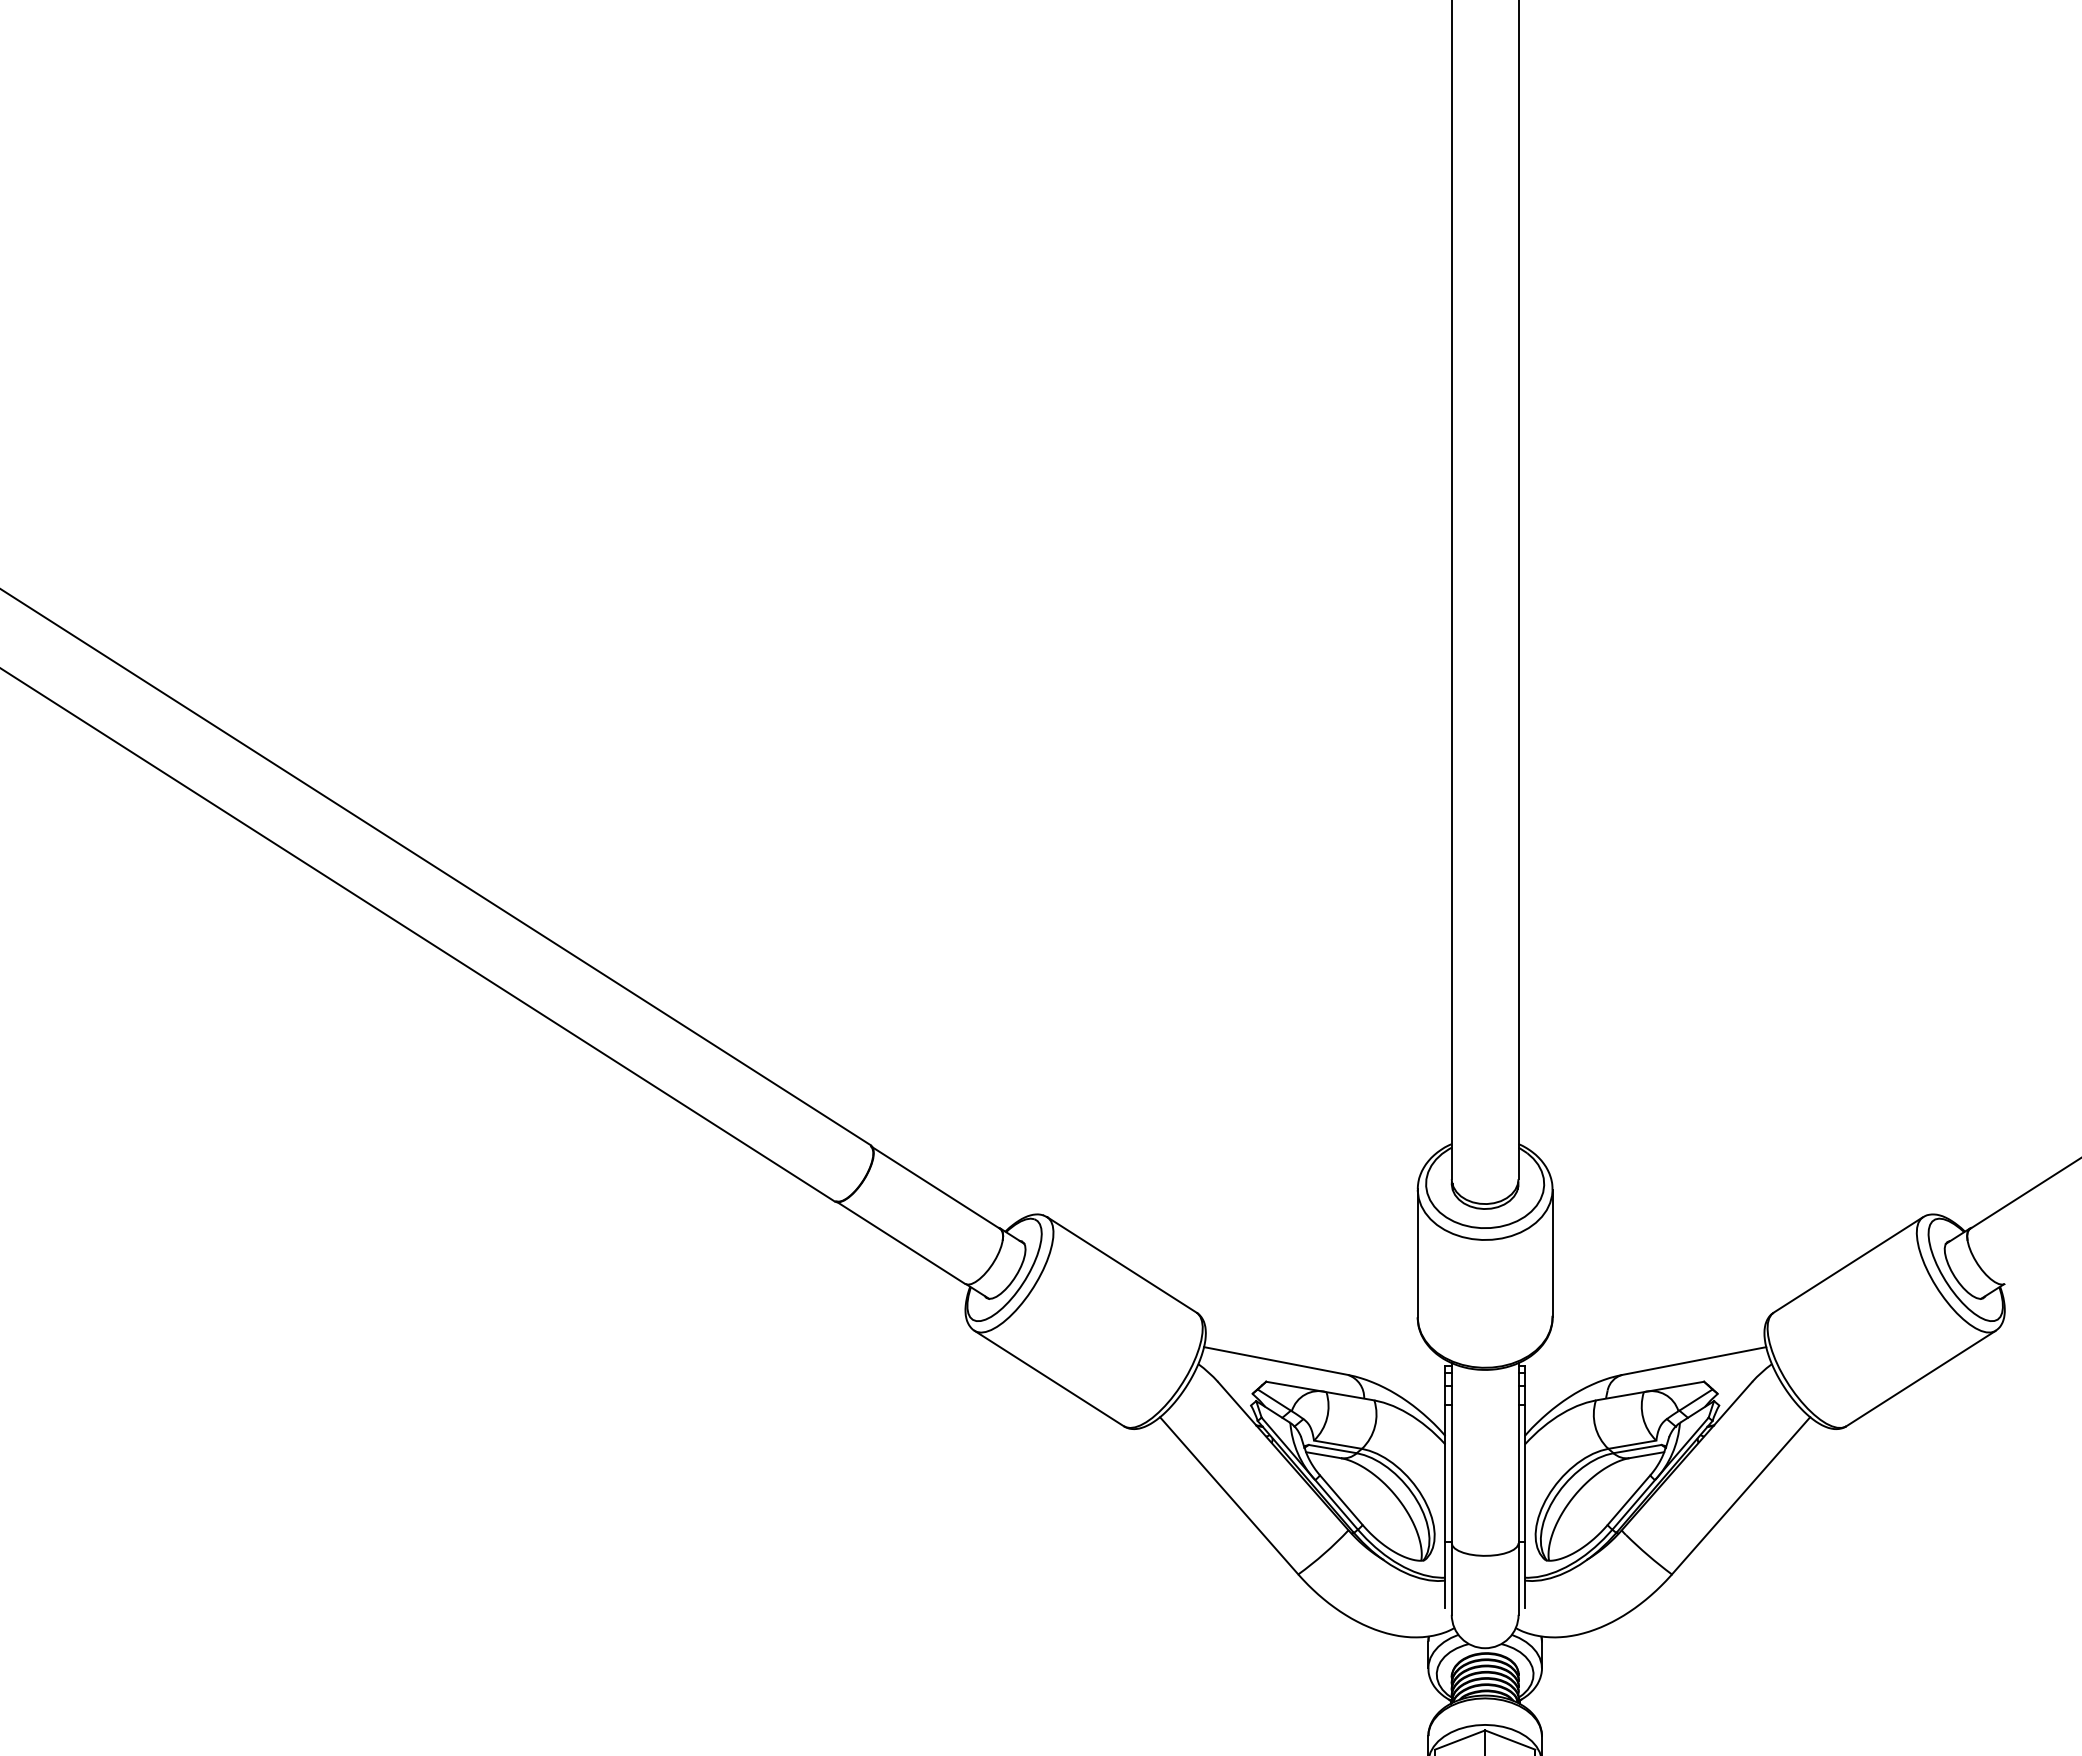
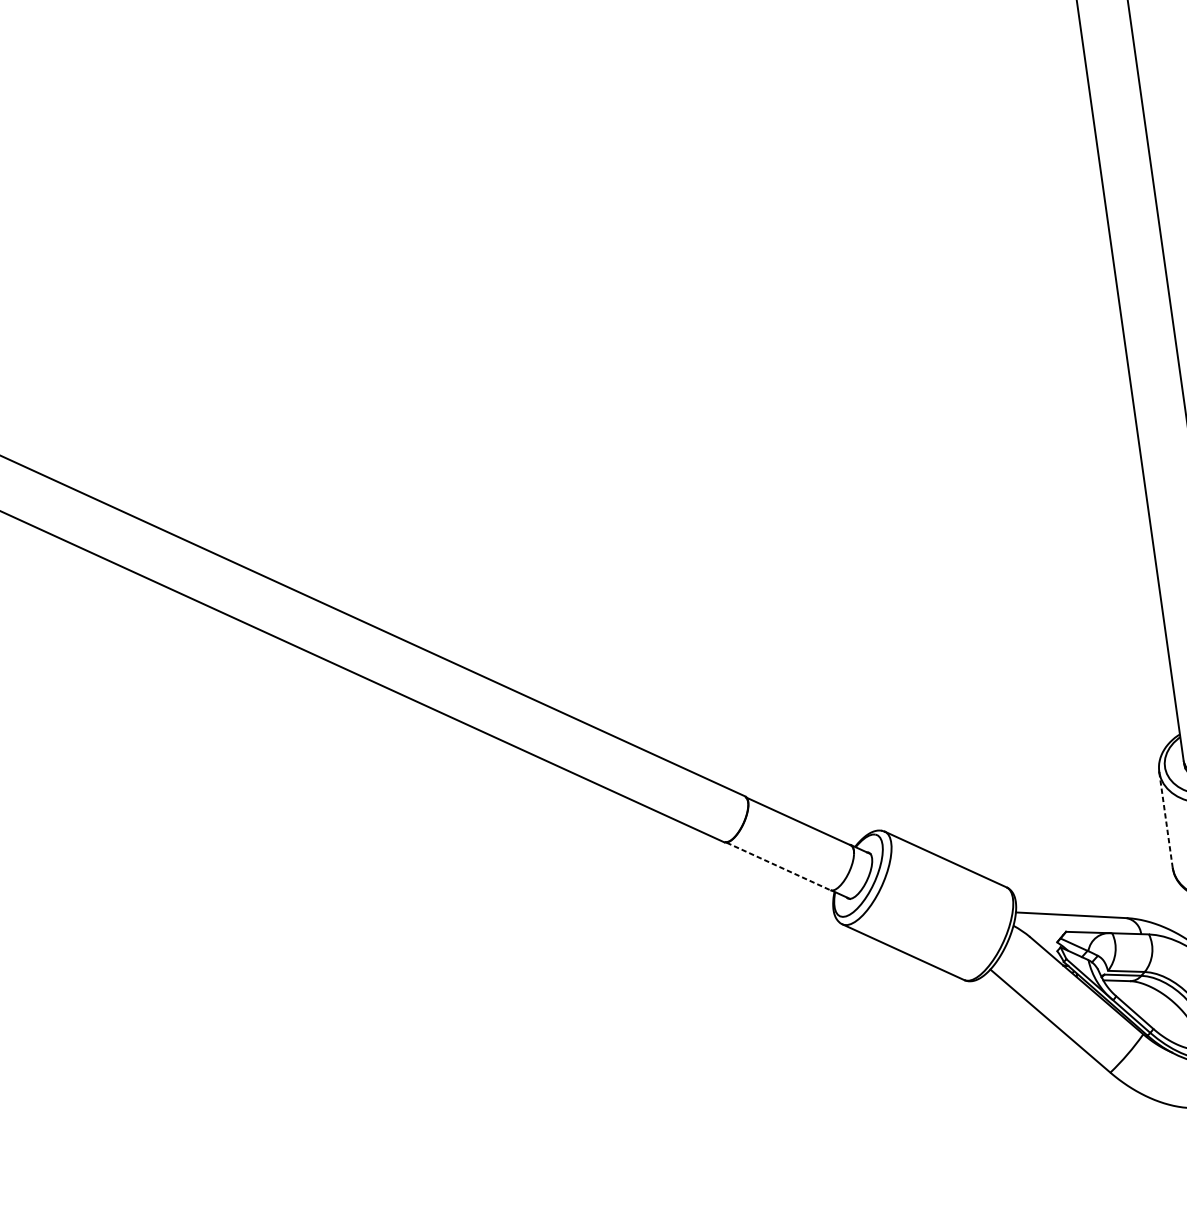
line: (901, 1243) -> (778, 866), solid -> dashed
line: (1417, 1253) -> (1165, 819), solid -> dashed

